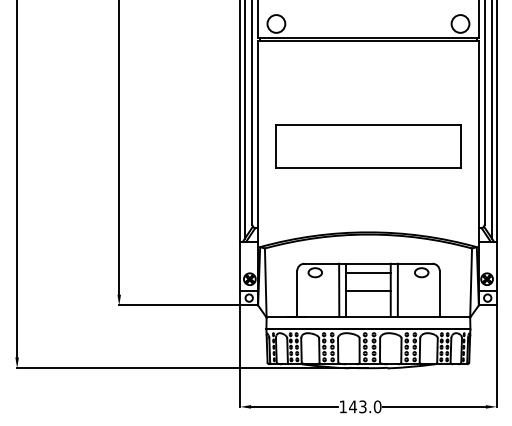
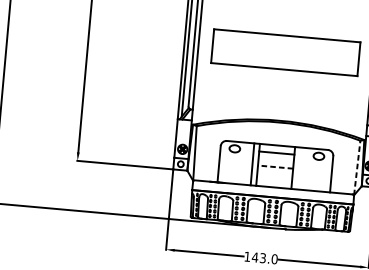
line: (471, 283) -> (357, 168), solid -> dashed
line: (397, 289) -> (298, 167), removed
line: (368, 291) -> (275, 167), solid -> dashed

